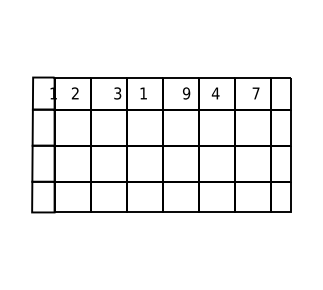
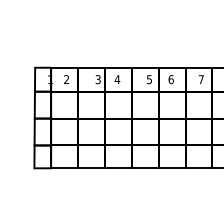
text: (143, 93) -> (117, 79), 1 -> 4
text: (186, 93) -> (149, 79), 9 -> 5
text: (215, 93) -> (171, 79), 4 -> 6

